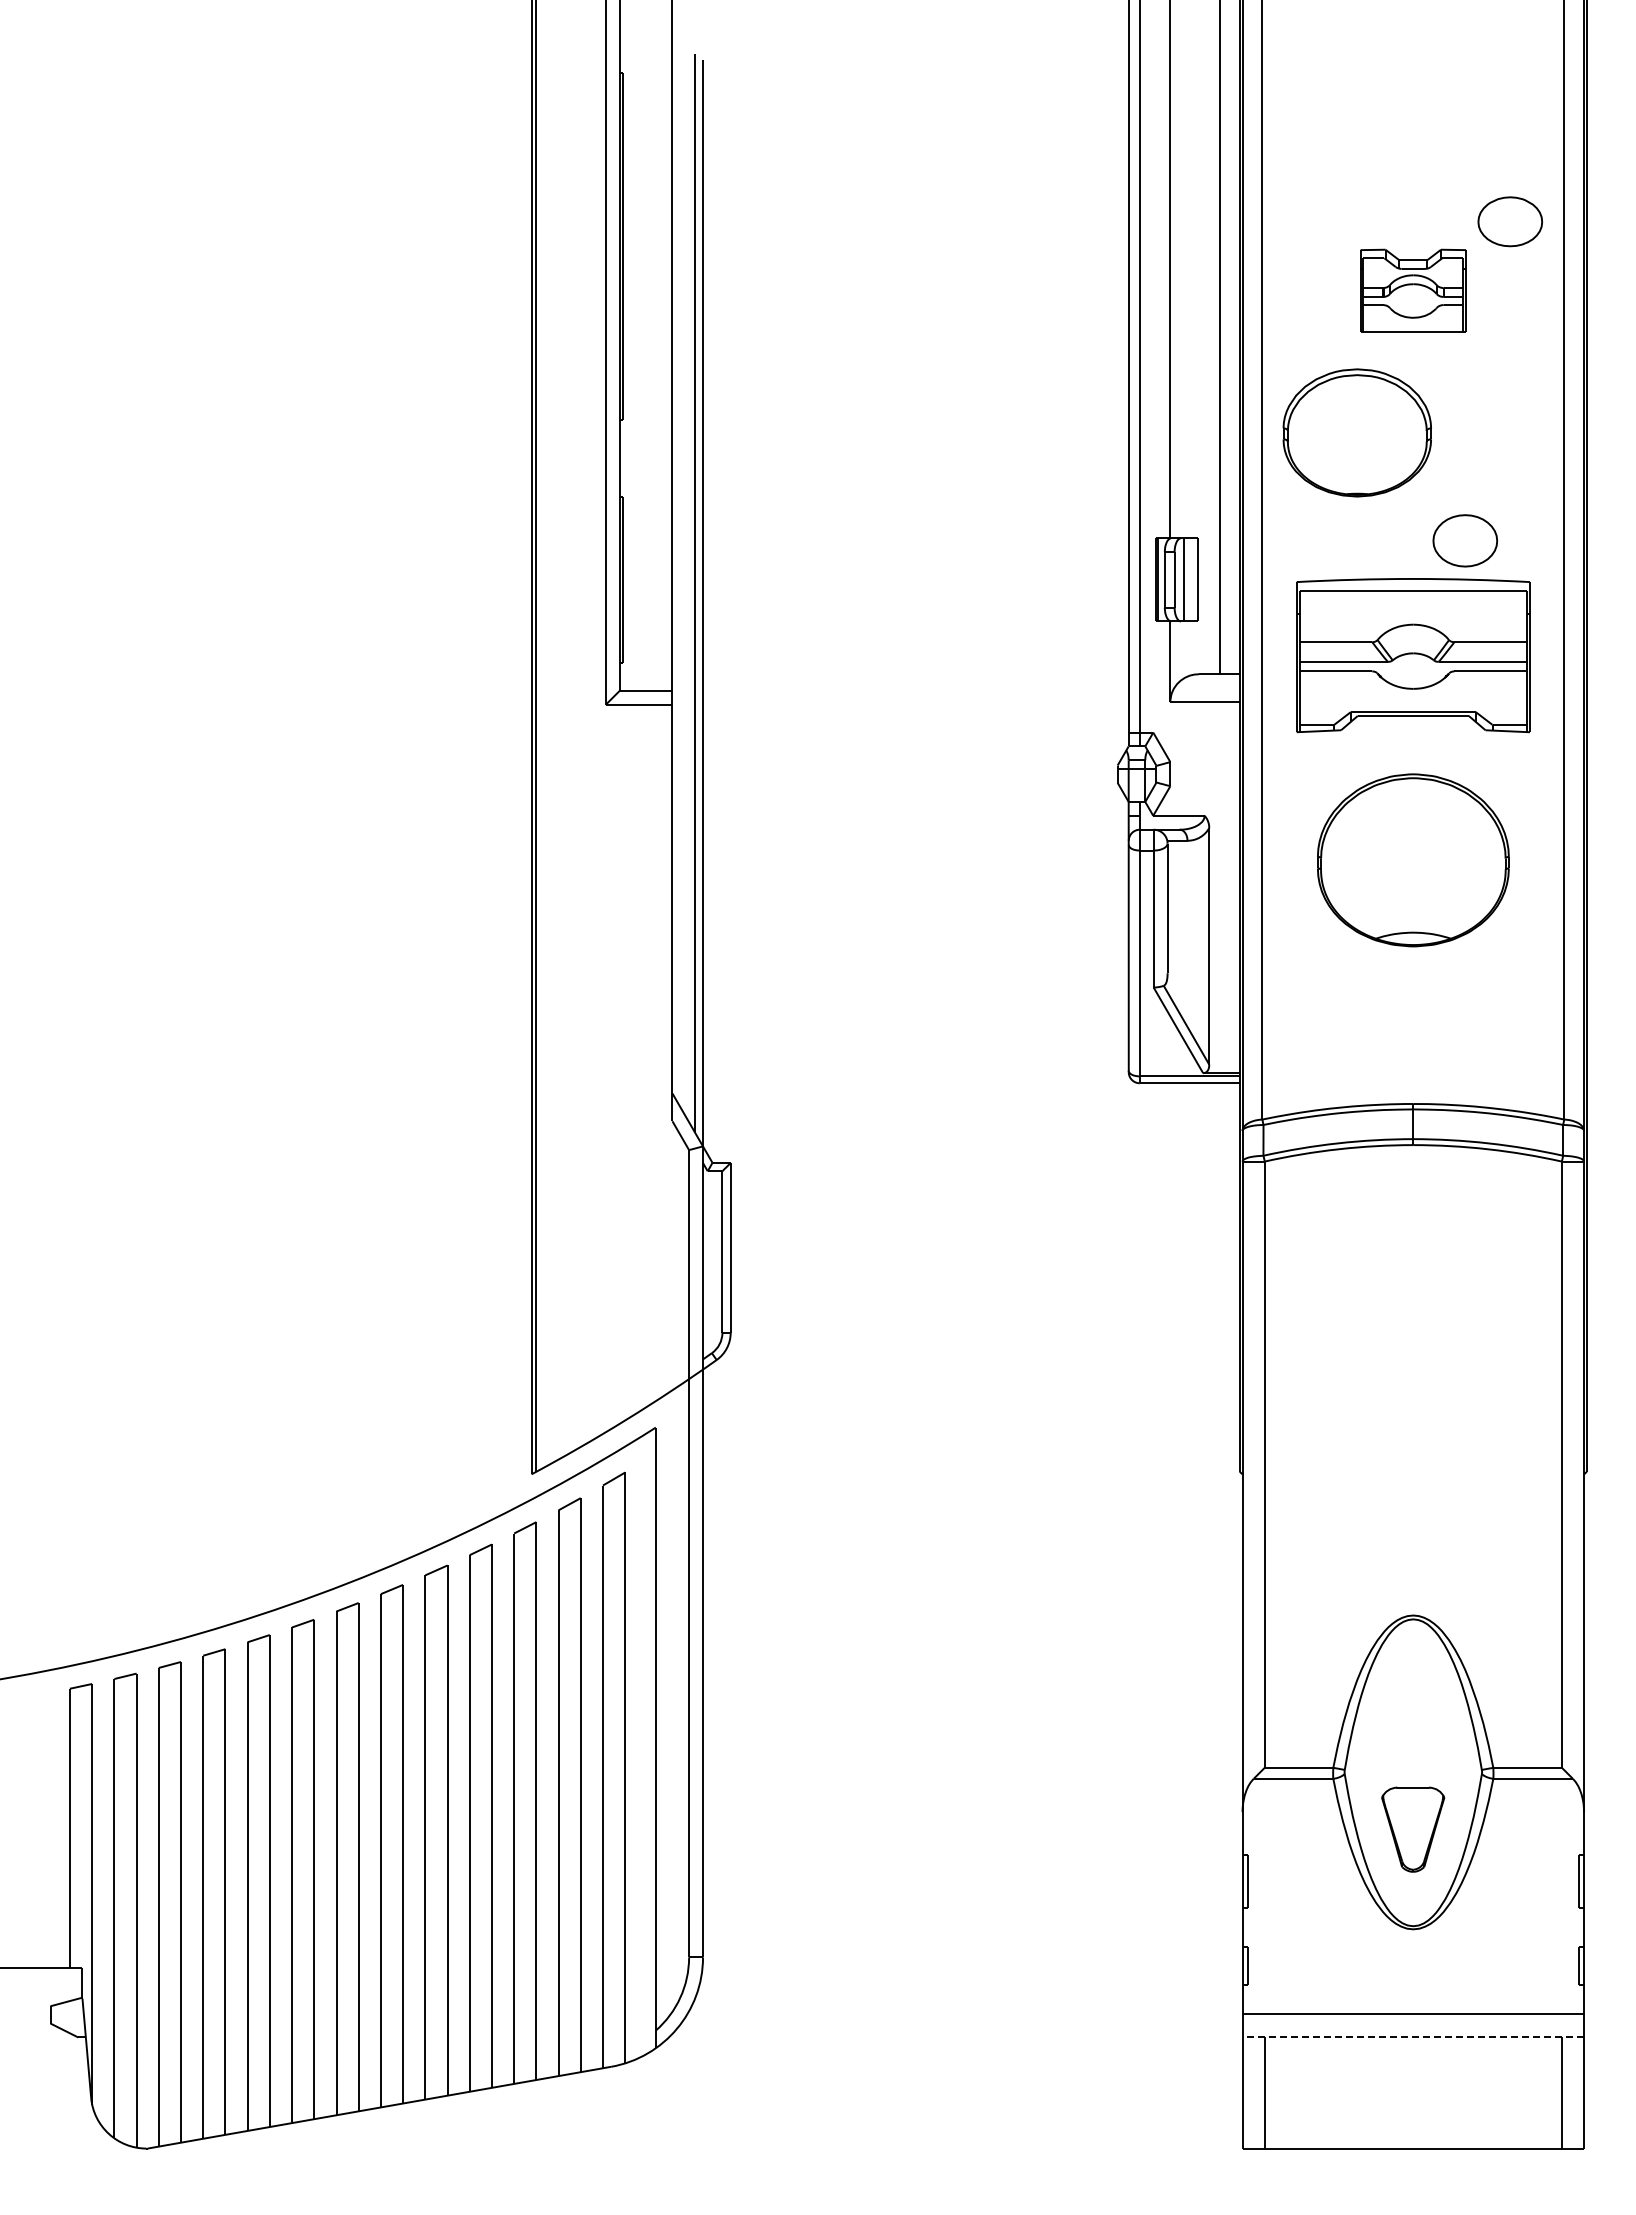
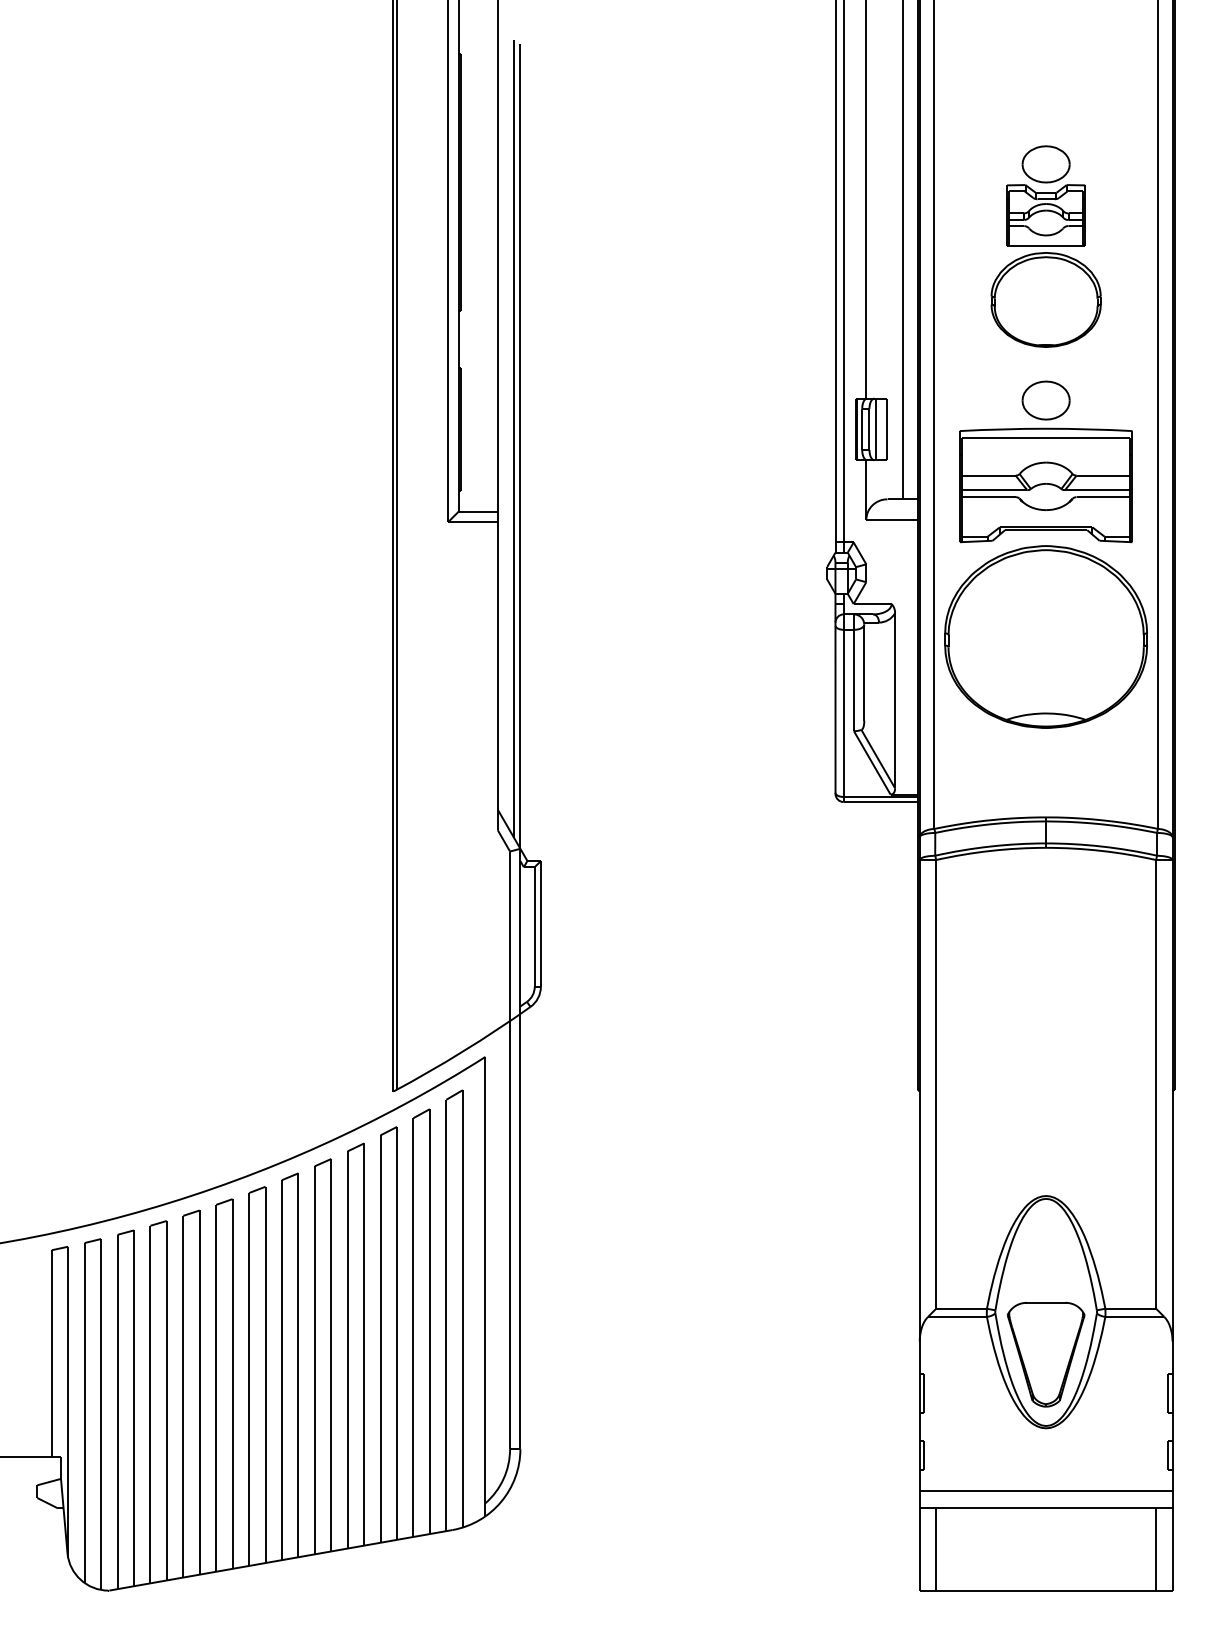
part: (1510, 221) -> (1046, 164), moved
part: (1356, 432) -> (1045, 299), moved
part: (1465, 540) -> (1046, 400), moved
part: (1413, 860) -> (1046, 637), size x1.43
part: (1412, 1829) -> (1045, 1354), size x1.67
line: (1413, 2037) -> (1046, 1508), dashed -> solid

